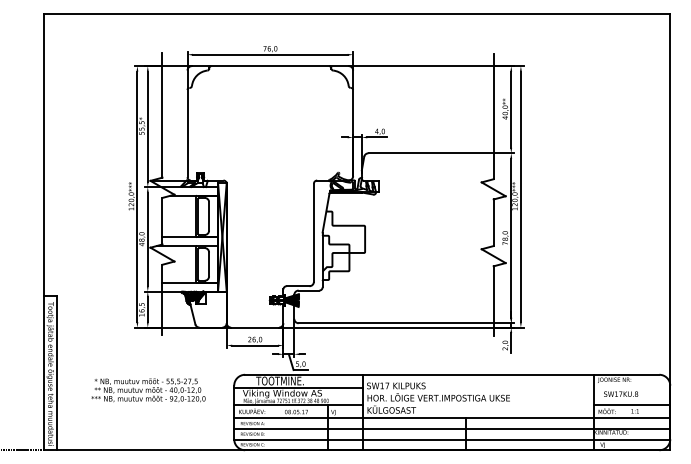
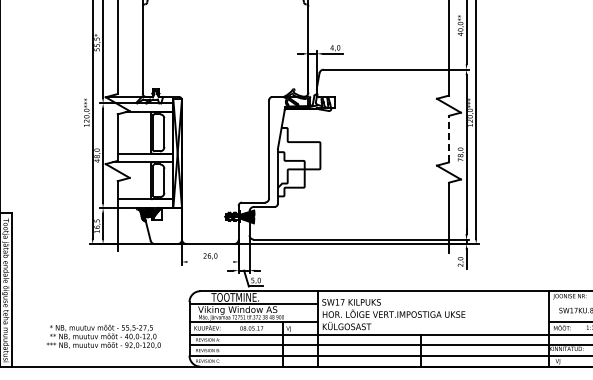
line: (493, 222) -> (448, 138), solid -> dashed
line: (254, 345) -> (209, 261), removed
text: (148, 390) -> (103, 336), moved

